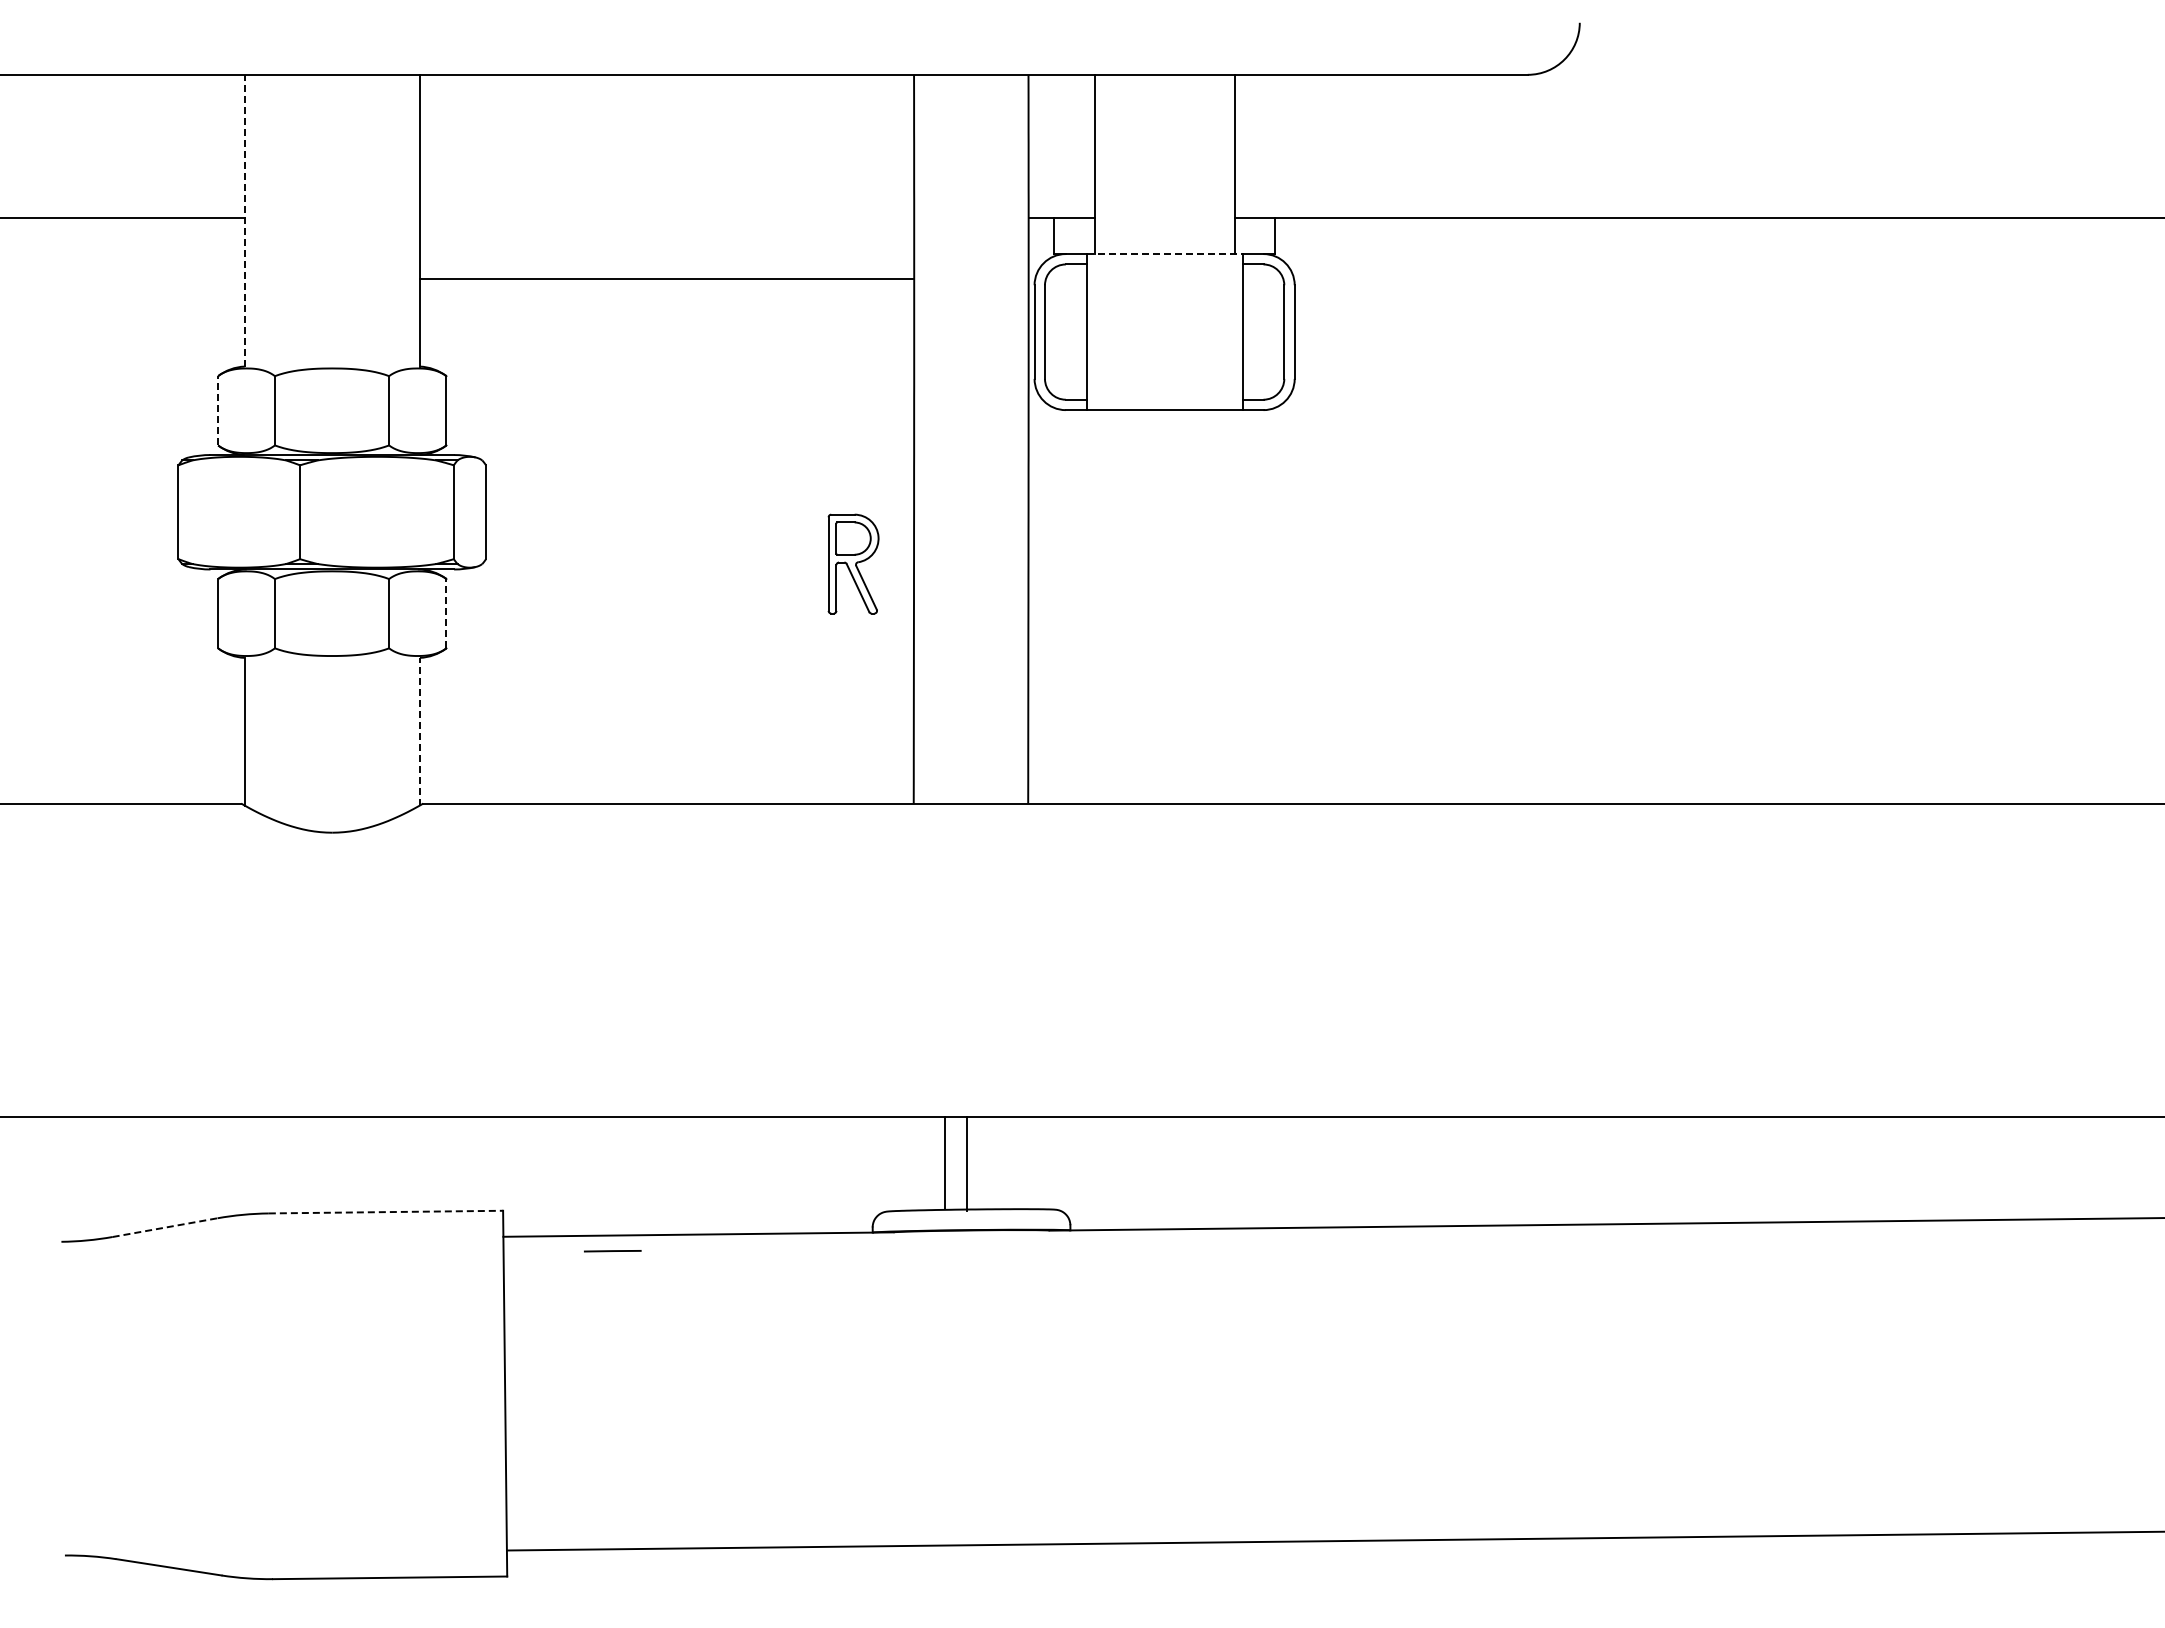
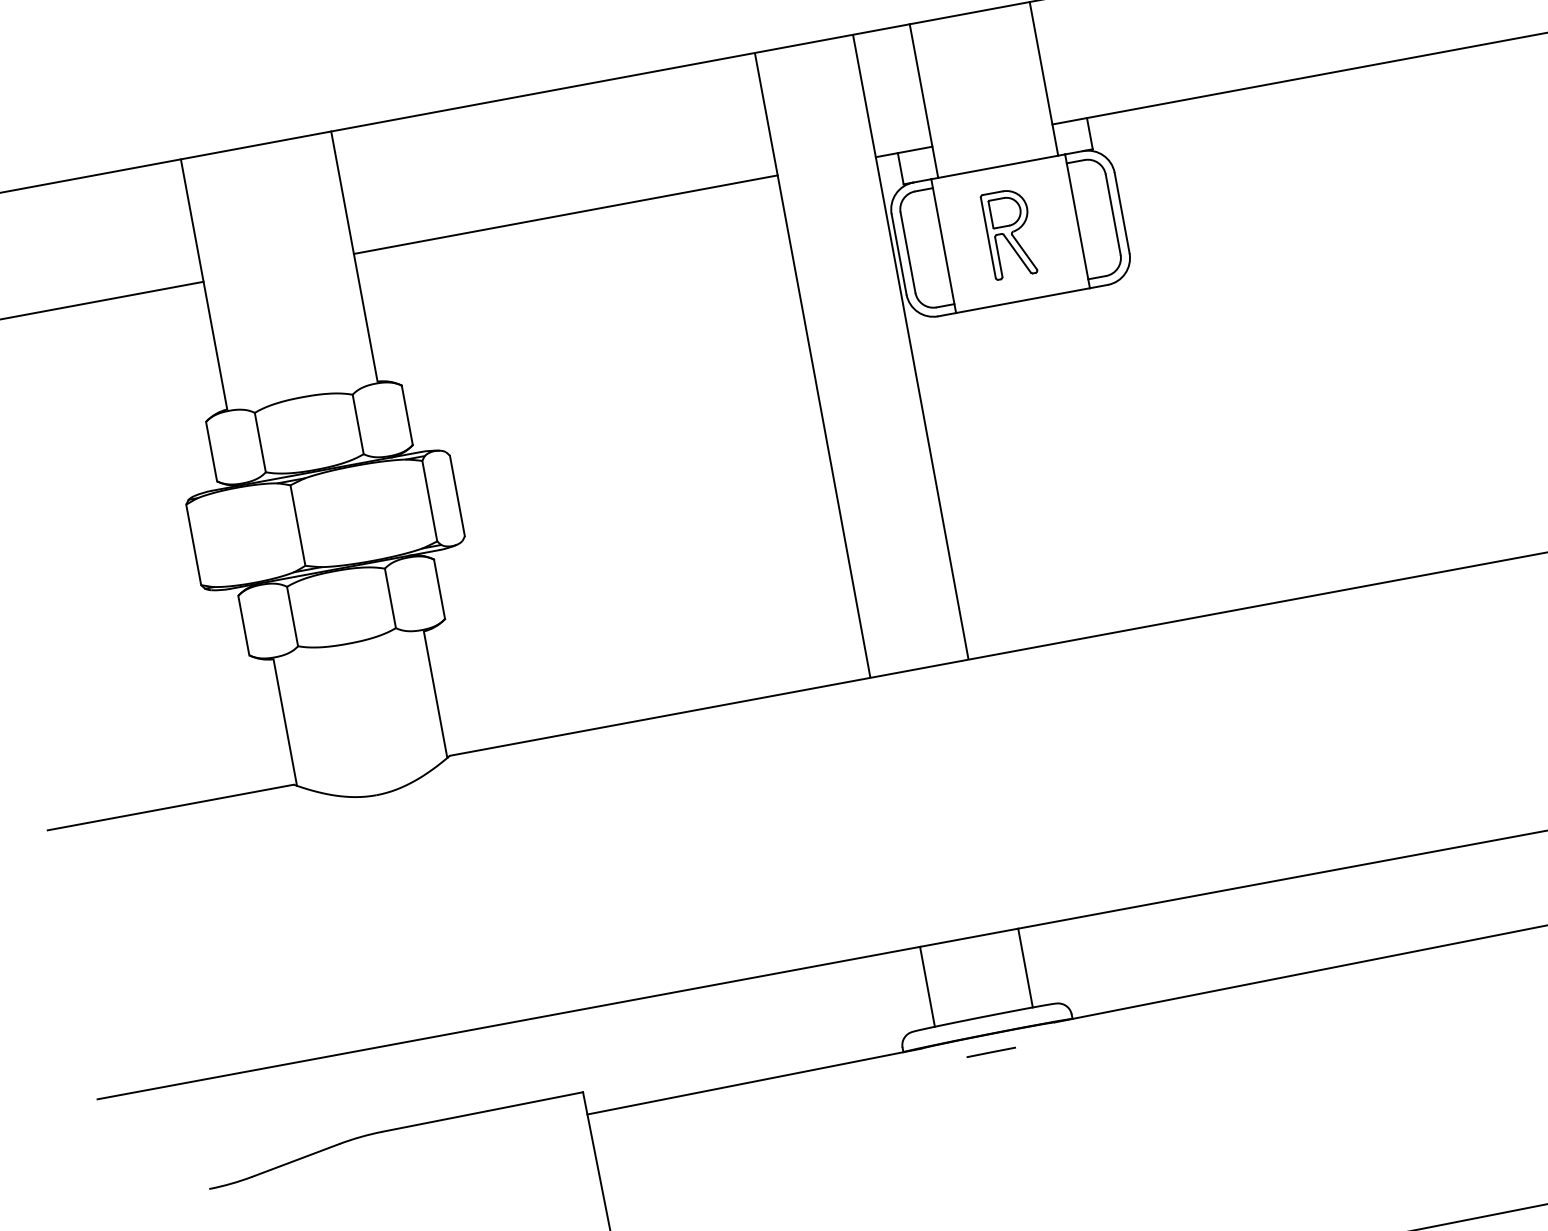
line: (244, 220) -> (203, 284), dashed -> solid
line: (1165, 254) -> (999, 167), dashed -> solid
line: (666, 278) -> (565, 214), moved
line: (218, 410) -> (211, 451), dashed -> solid
part: (853, 563) -> (1009, 233), moved
line: (446, 613) -> (439, 589), dashed -> solid
line: (419, 731) -> (435, 694), dashed -> solid
line: (944, 1163) -> (1025, 968), moved
line: (966, 1163) -> (927, 986), moved
line: (386, 1212) -> (483, 1112), dashed -> solid
line: (165, 1227) -> (296, 1160), dashed -> solid
line: (612, 1251) -> (991, 1052), moved

